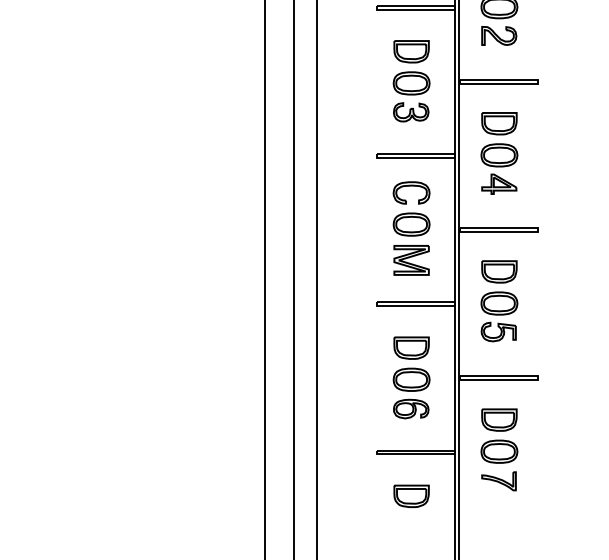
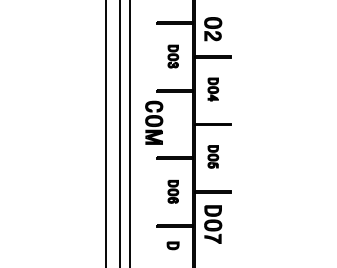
part: (412, 80) -> (173, 56), size x0.6
part: (500, 153) -> (213, 89), size x0.6
part: (412, 227) -> (154, 122), moved
part: (500, 300) -> (213, 156), size x0.6
part: (412, 377) -> (173, 191), size x0.6
part: (410, 495) -> (172, 245), size x0.7

